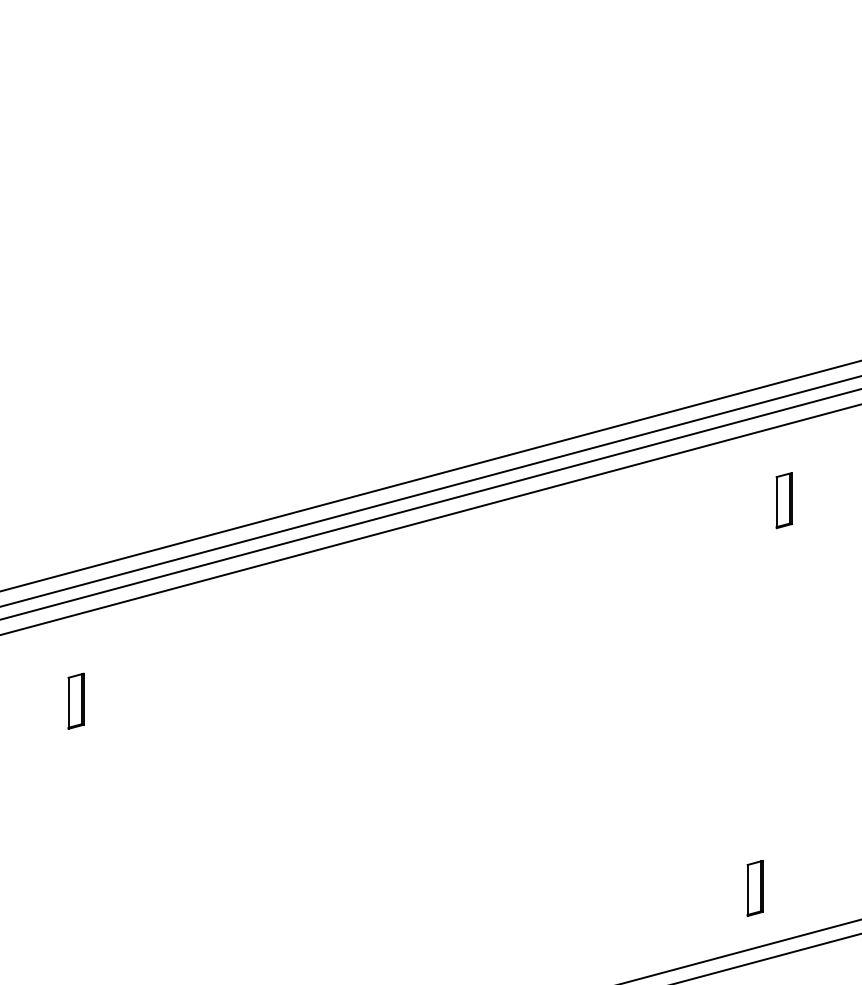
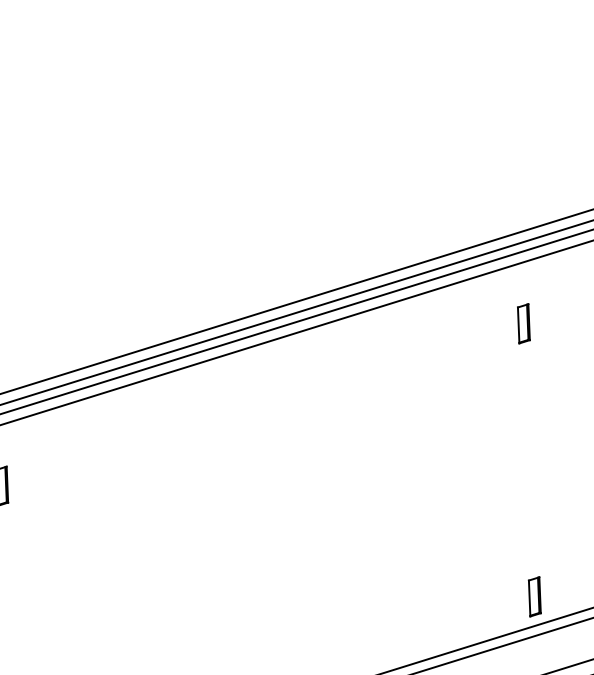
part: (783, 500) -> (523, 323), moved
part: (754, 888) -> (534, 596), moved

